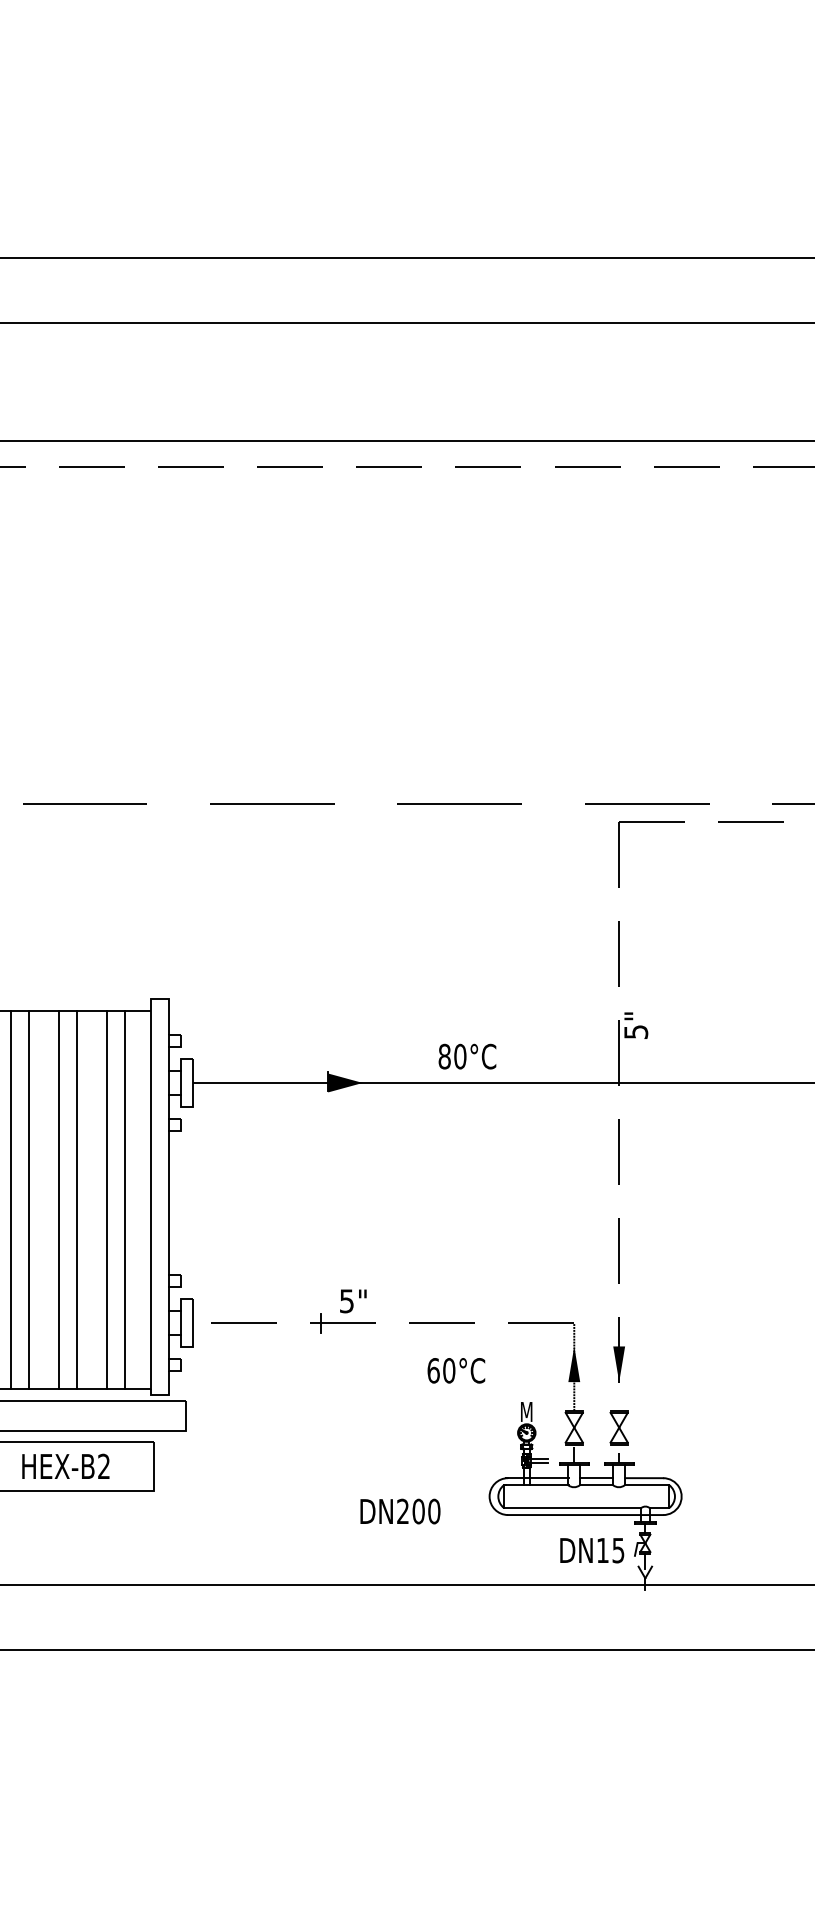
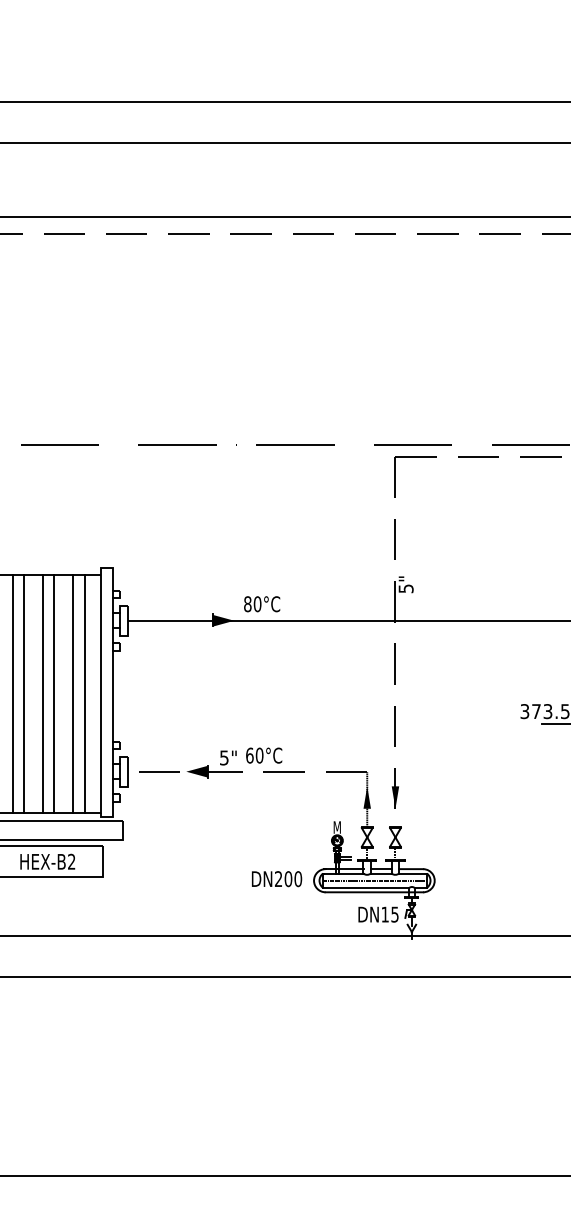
text: (468, 1057) -> (262, 604), moved
fill: (304, 1322) -> (197, 771), added
text: (456, 1370) -> (264, 755), moved
line: (585, 1496) -> (374, 880), added
text: (401, 1512) -> (277, 879), moved

